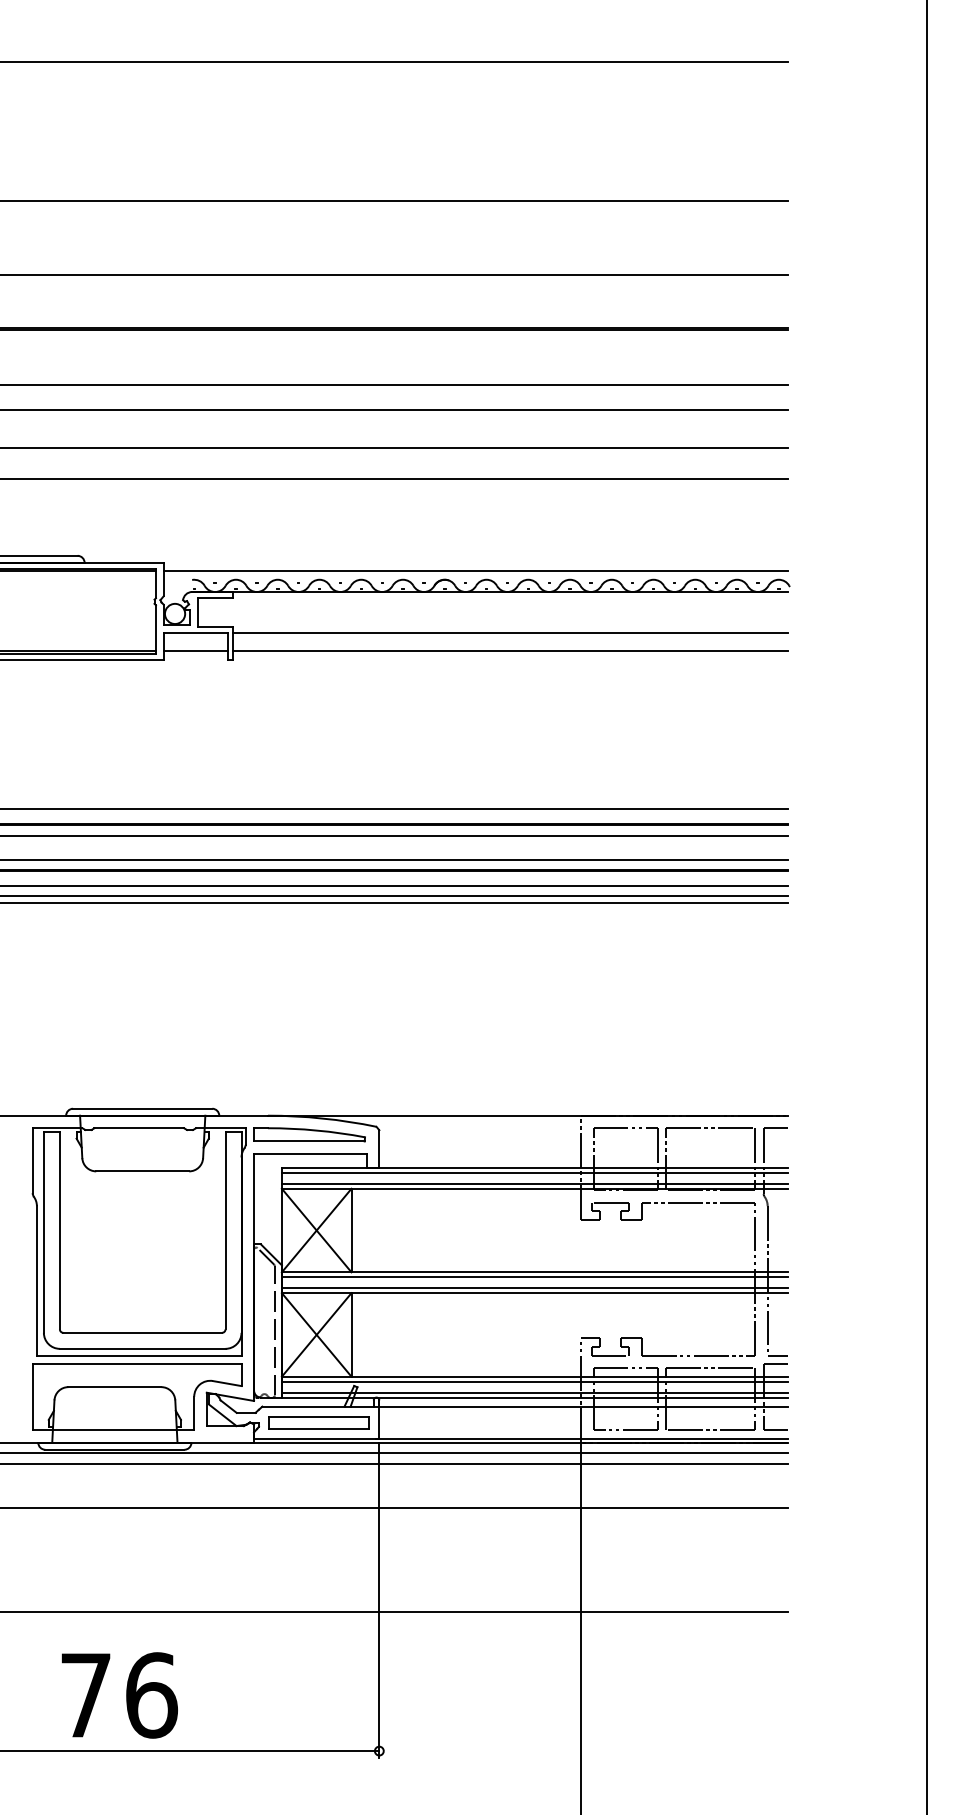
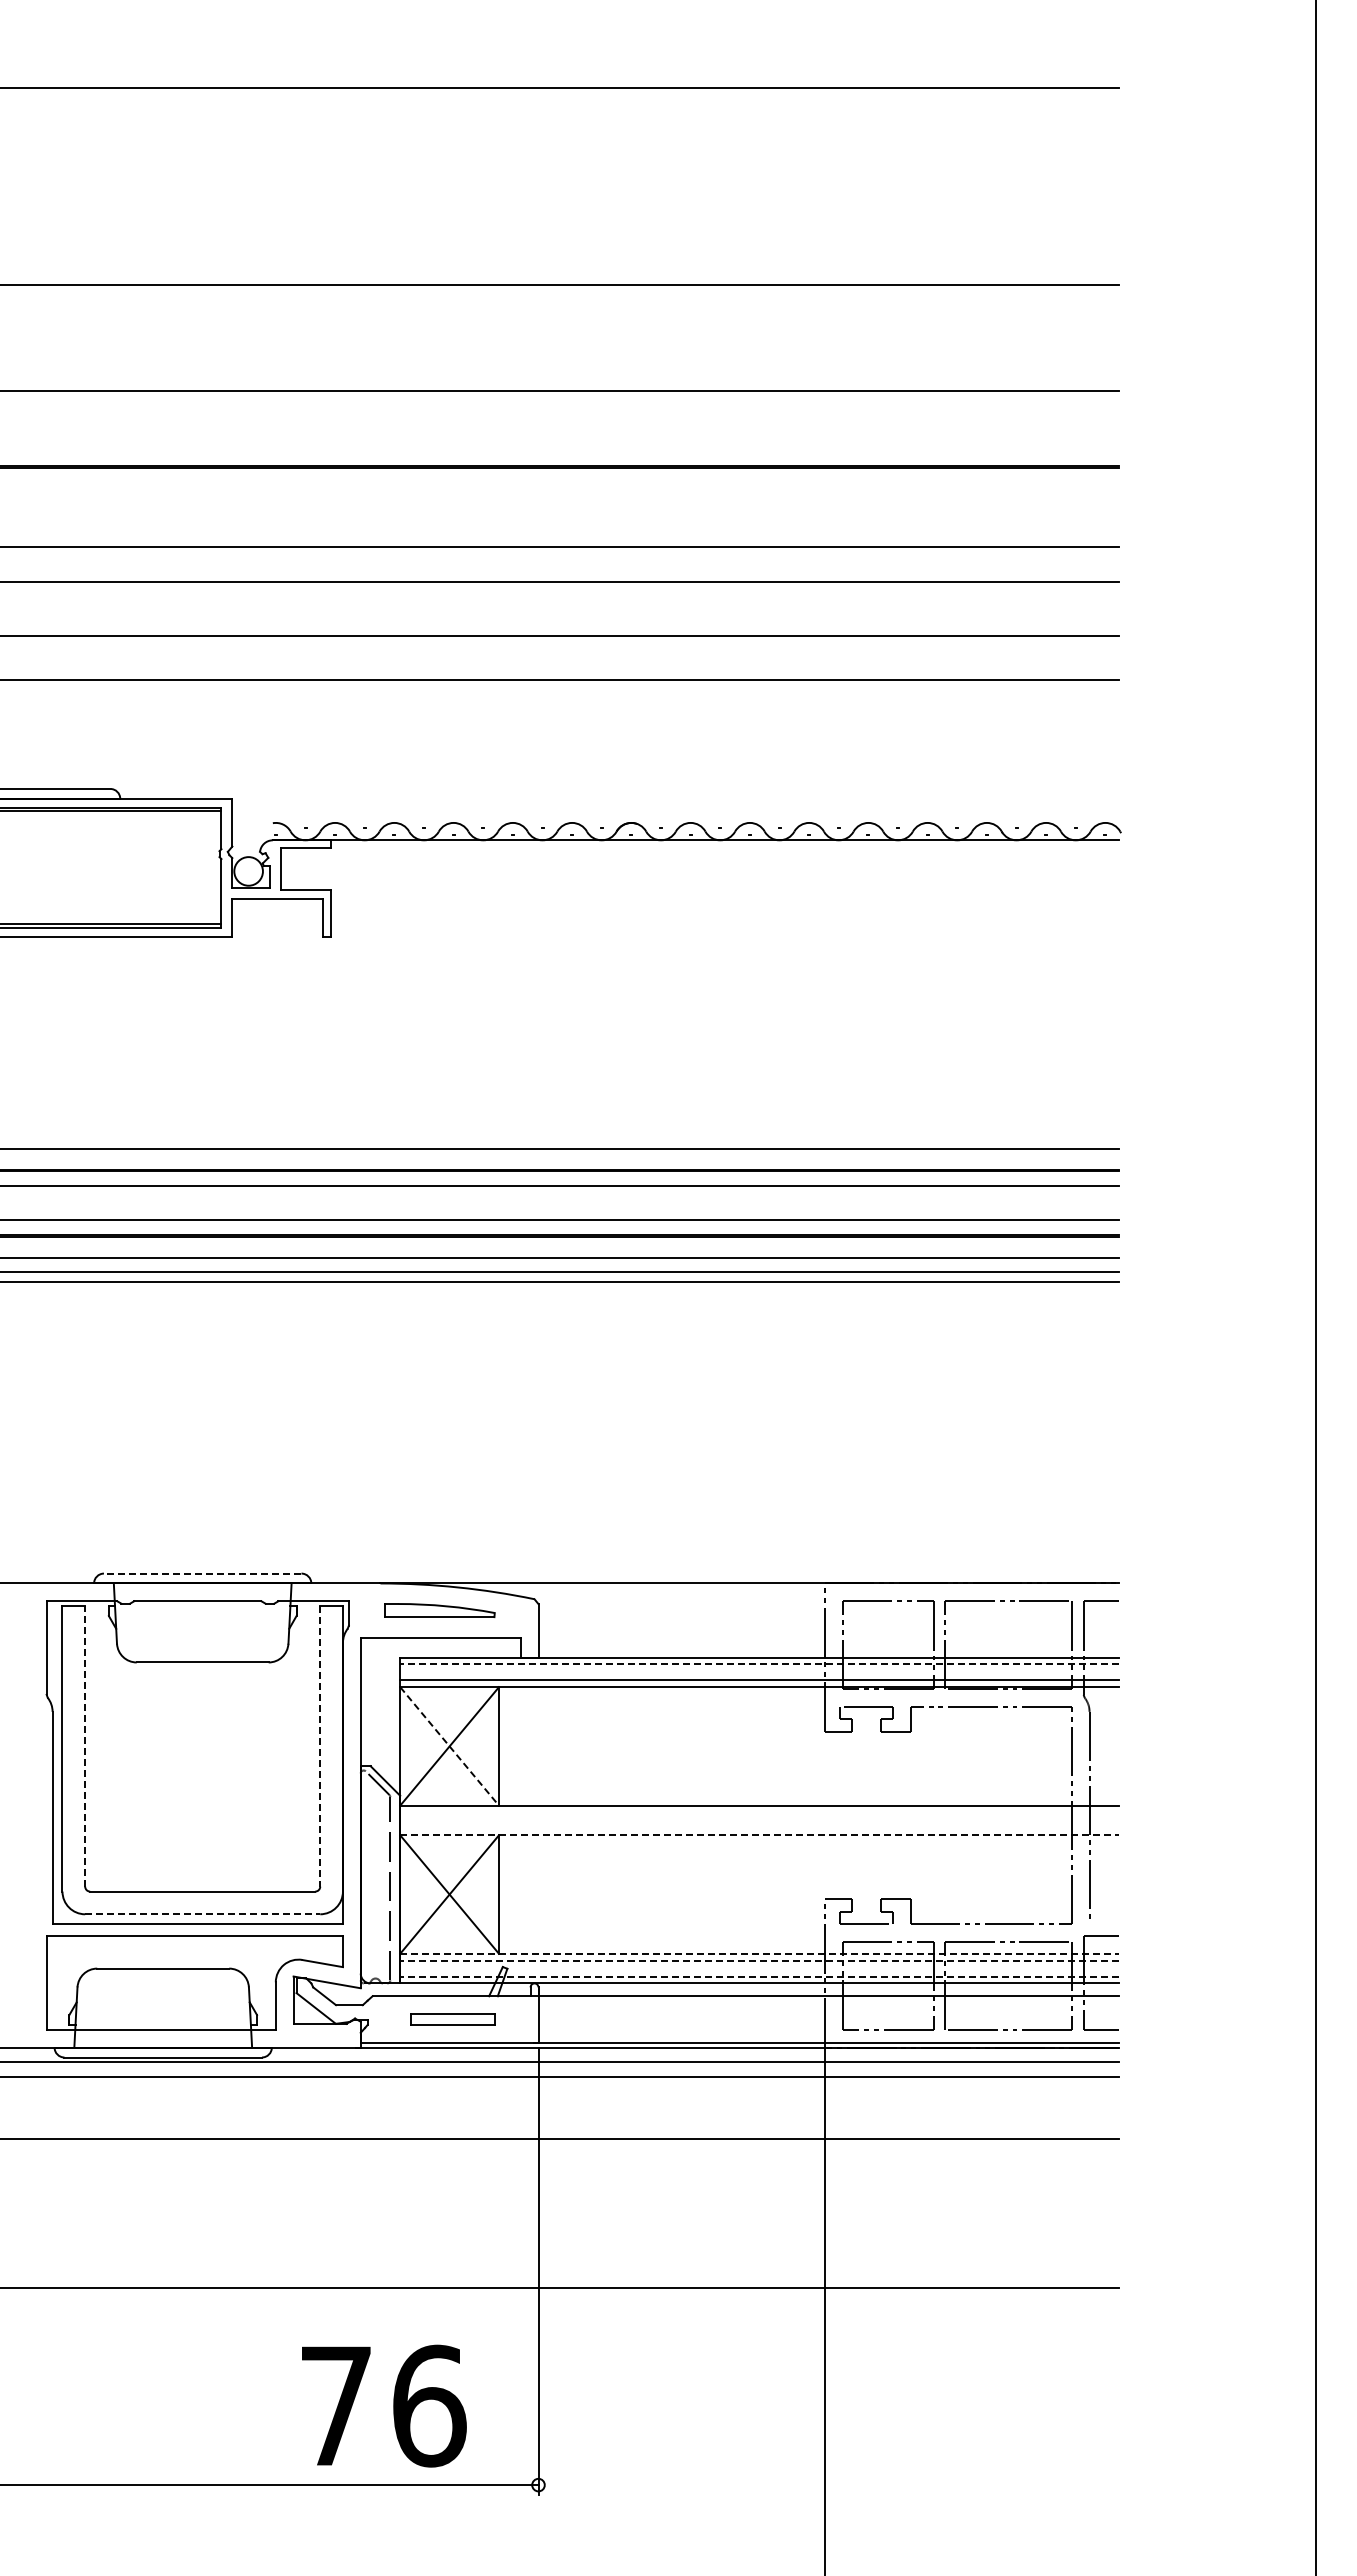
line: (475, 571) -> (675, 810), removed
line: (510, 633) -> (724, 898), removed
line: (195, 651) -> (277, 924), removed
line: (510, 651) -> (724, 924), removed
line: (142, 1108) -> (202, 1573), solid -> dashed
part: (309, 1134) -> (439, 1610), size x0.7
line: (534, 1172) -> (758, 1664), solid -> dashed
line: (60, 1229) -> (85, 1745), solid -> dashed
line: (225, 1230) -> (320, 1746), solid -> dashed
line: (316, 1230) -> (449, 1746), solid -> dashed
line: (535, 1277) -> (759, 1812), removed
line: (535, 1288) -> (759, 1828), removed
line: (535, 1293) -> (759, 1835), solid -> dashed
line: (142, 1348) -> (202, 1914), solid -> dashed
line: (777, 1356) -> (1103, 1924), removed
line: (535, 1376) -> (759, 1953), solid -> dashed
line: (534, 1381) -> (758, 1960), solid -> dashed
line: (534, 1392) -> (758, 1976), solid -> dashed
part: (318, 1422) -> (452, 2019), size x0.6
text: (120, 1695) -> (384, 2405), moved

